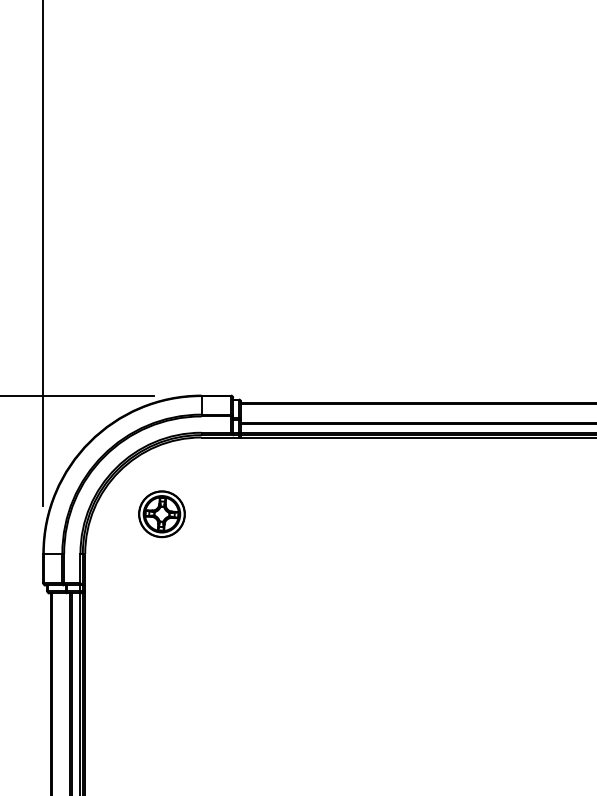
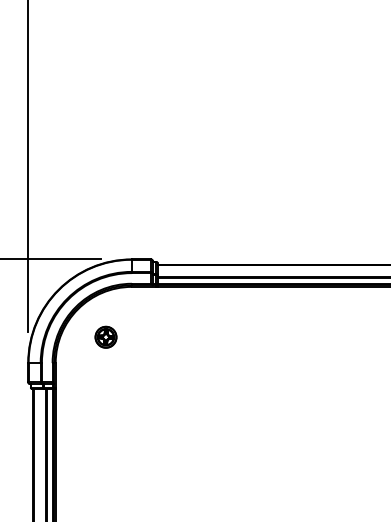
part: (161, 514) -> (105, 337), size x0.7

